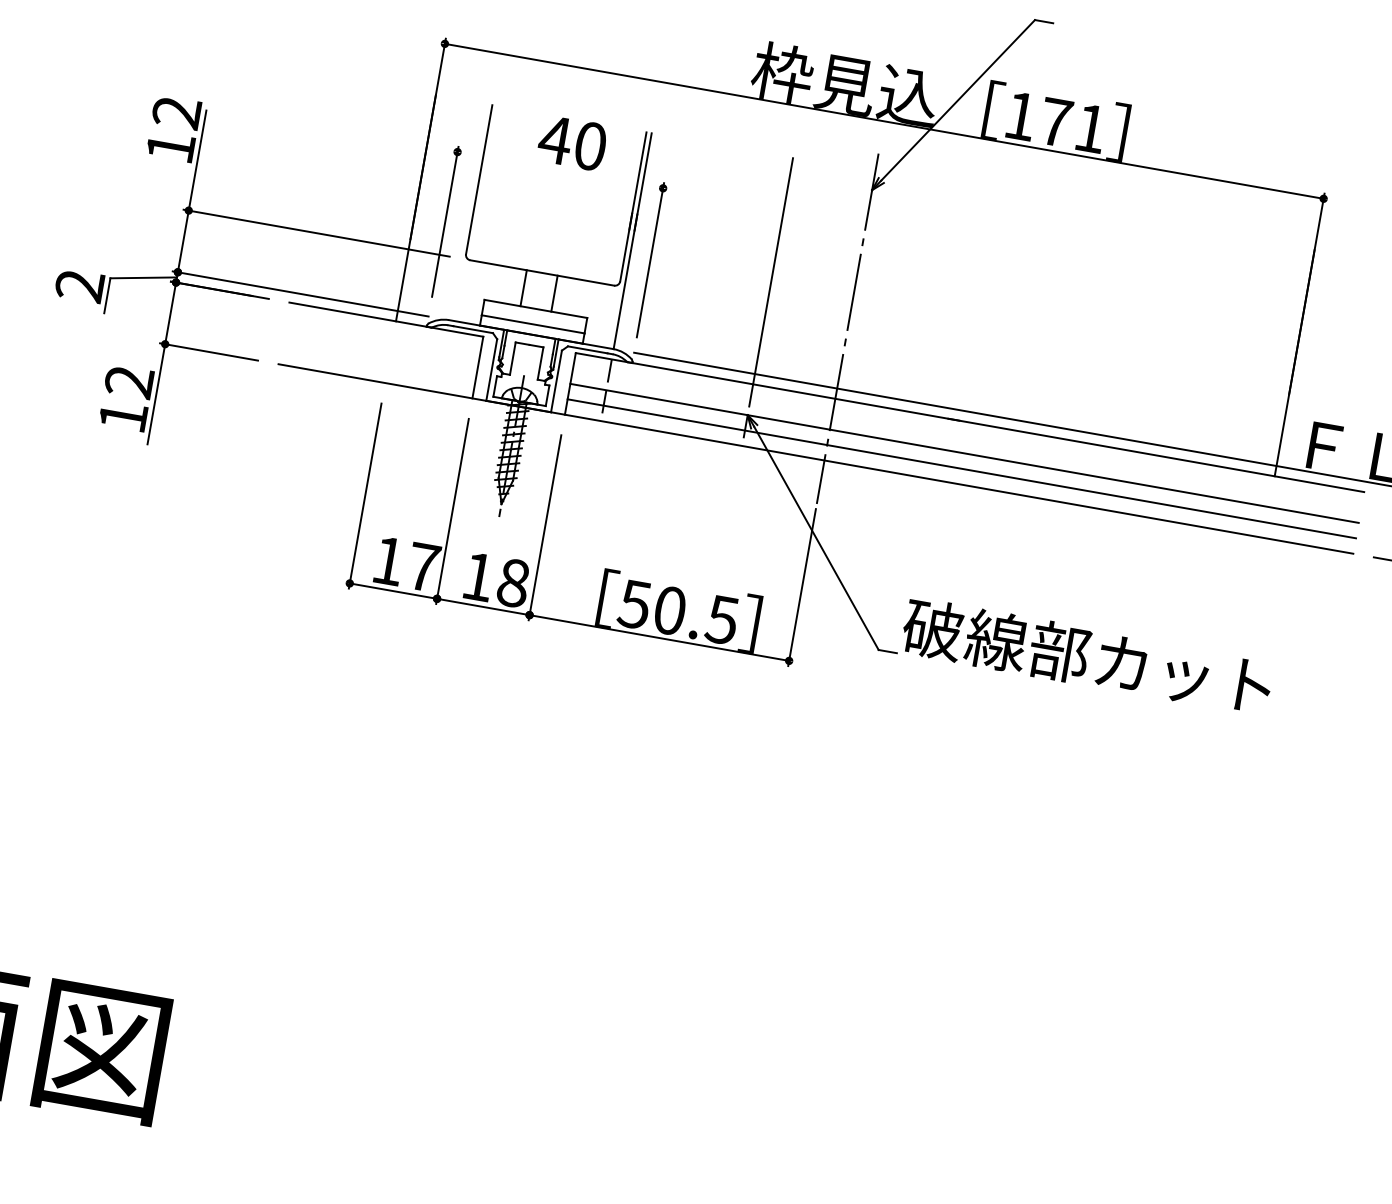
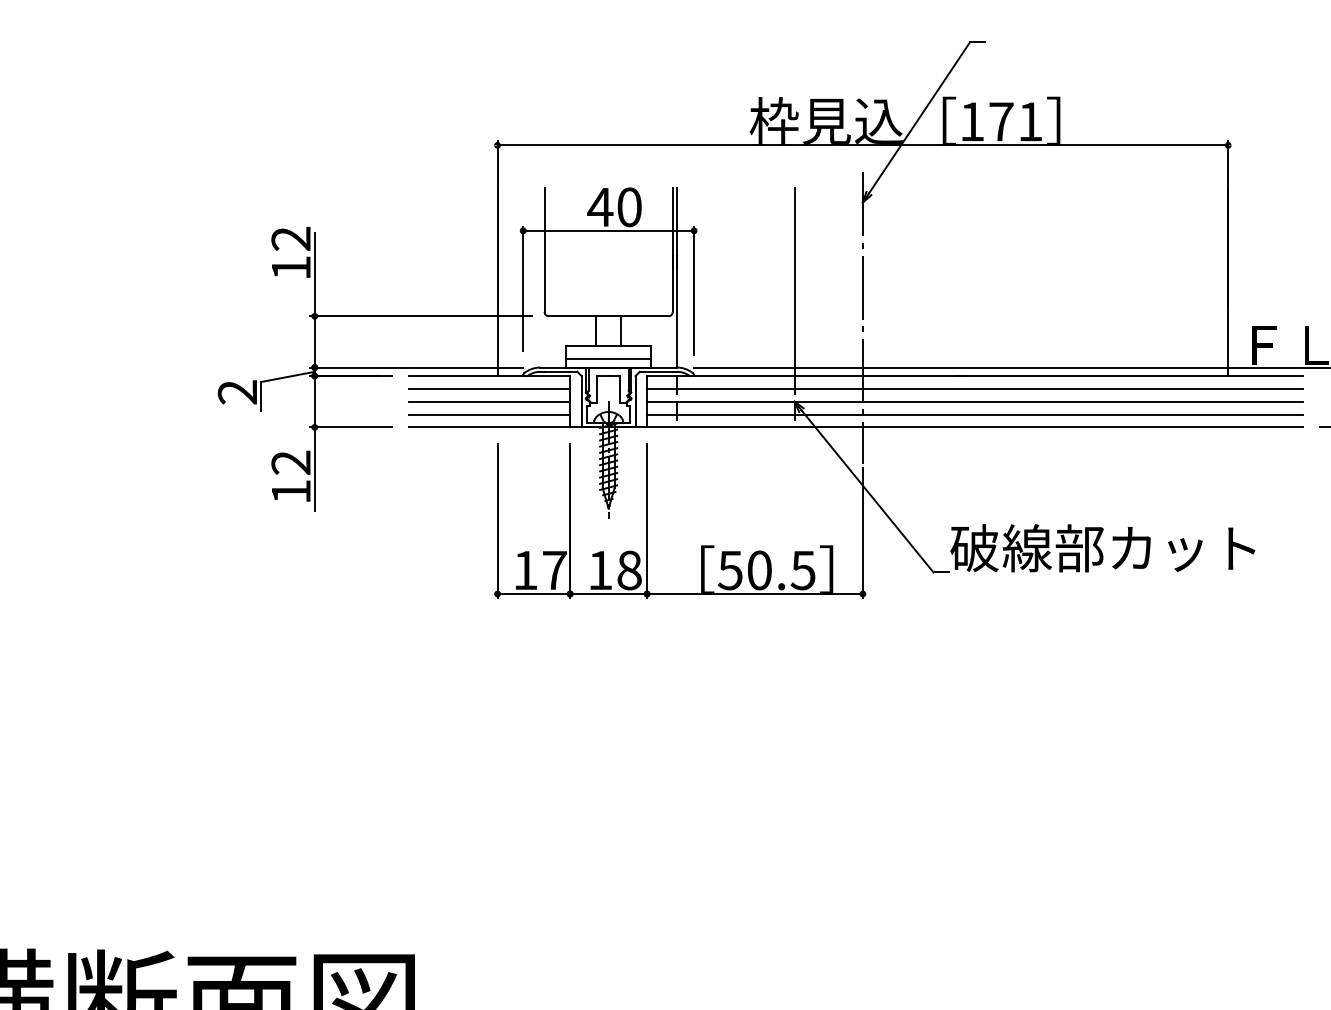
line: (560, 169) -> (608, 230), added
line: (383, 334) -> (489, 388), added
line: (380, 350) -> (489, 401), added
line: (378, 365) -> (489, 414), added
line: (966, 437) -> (974, 388), added

